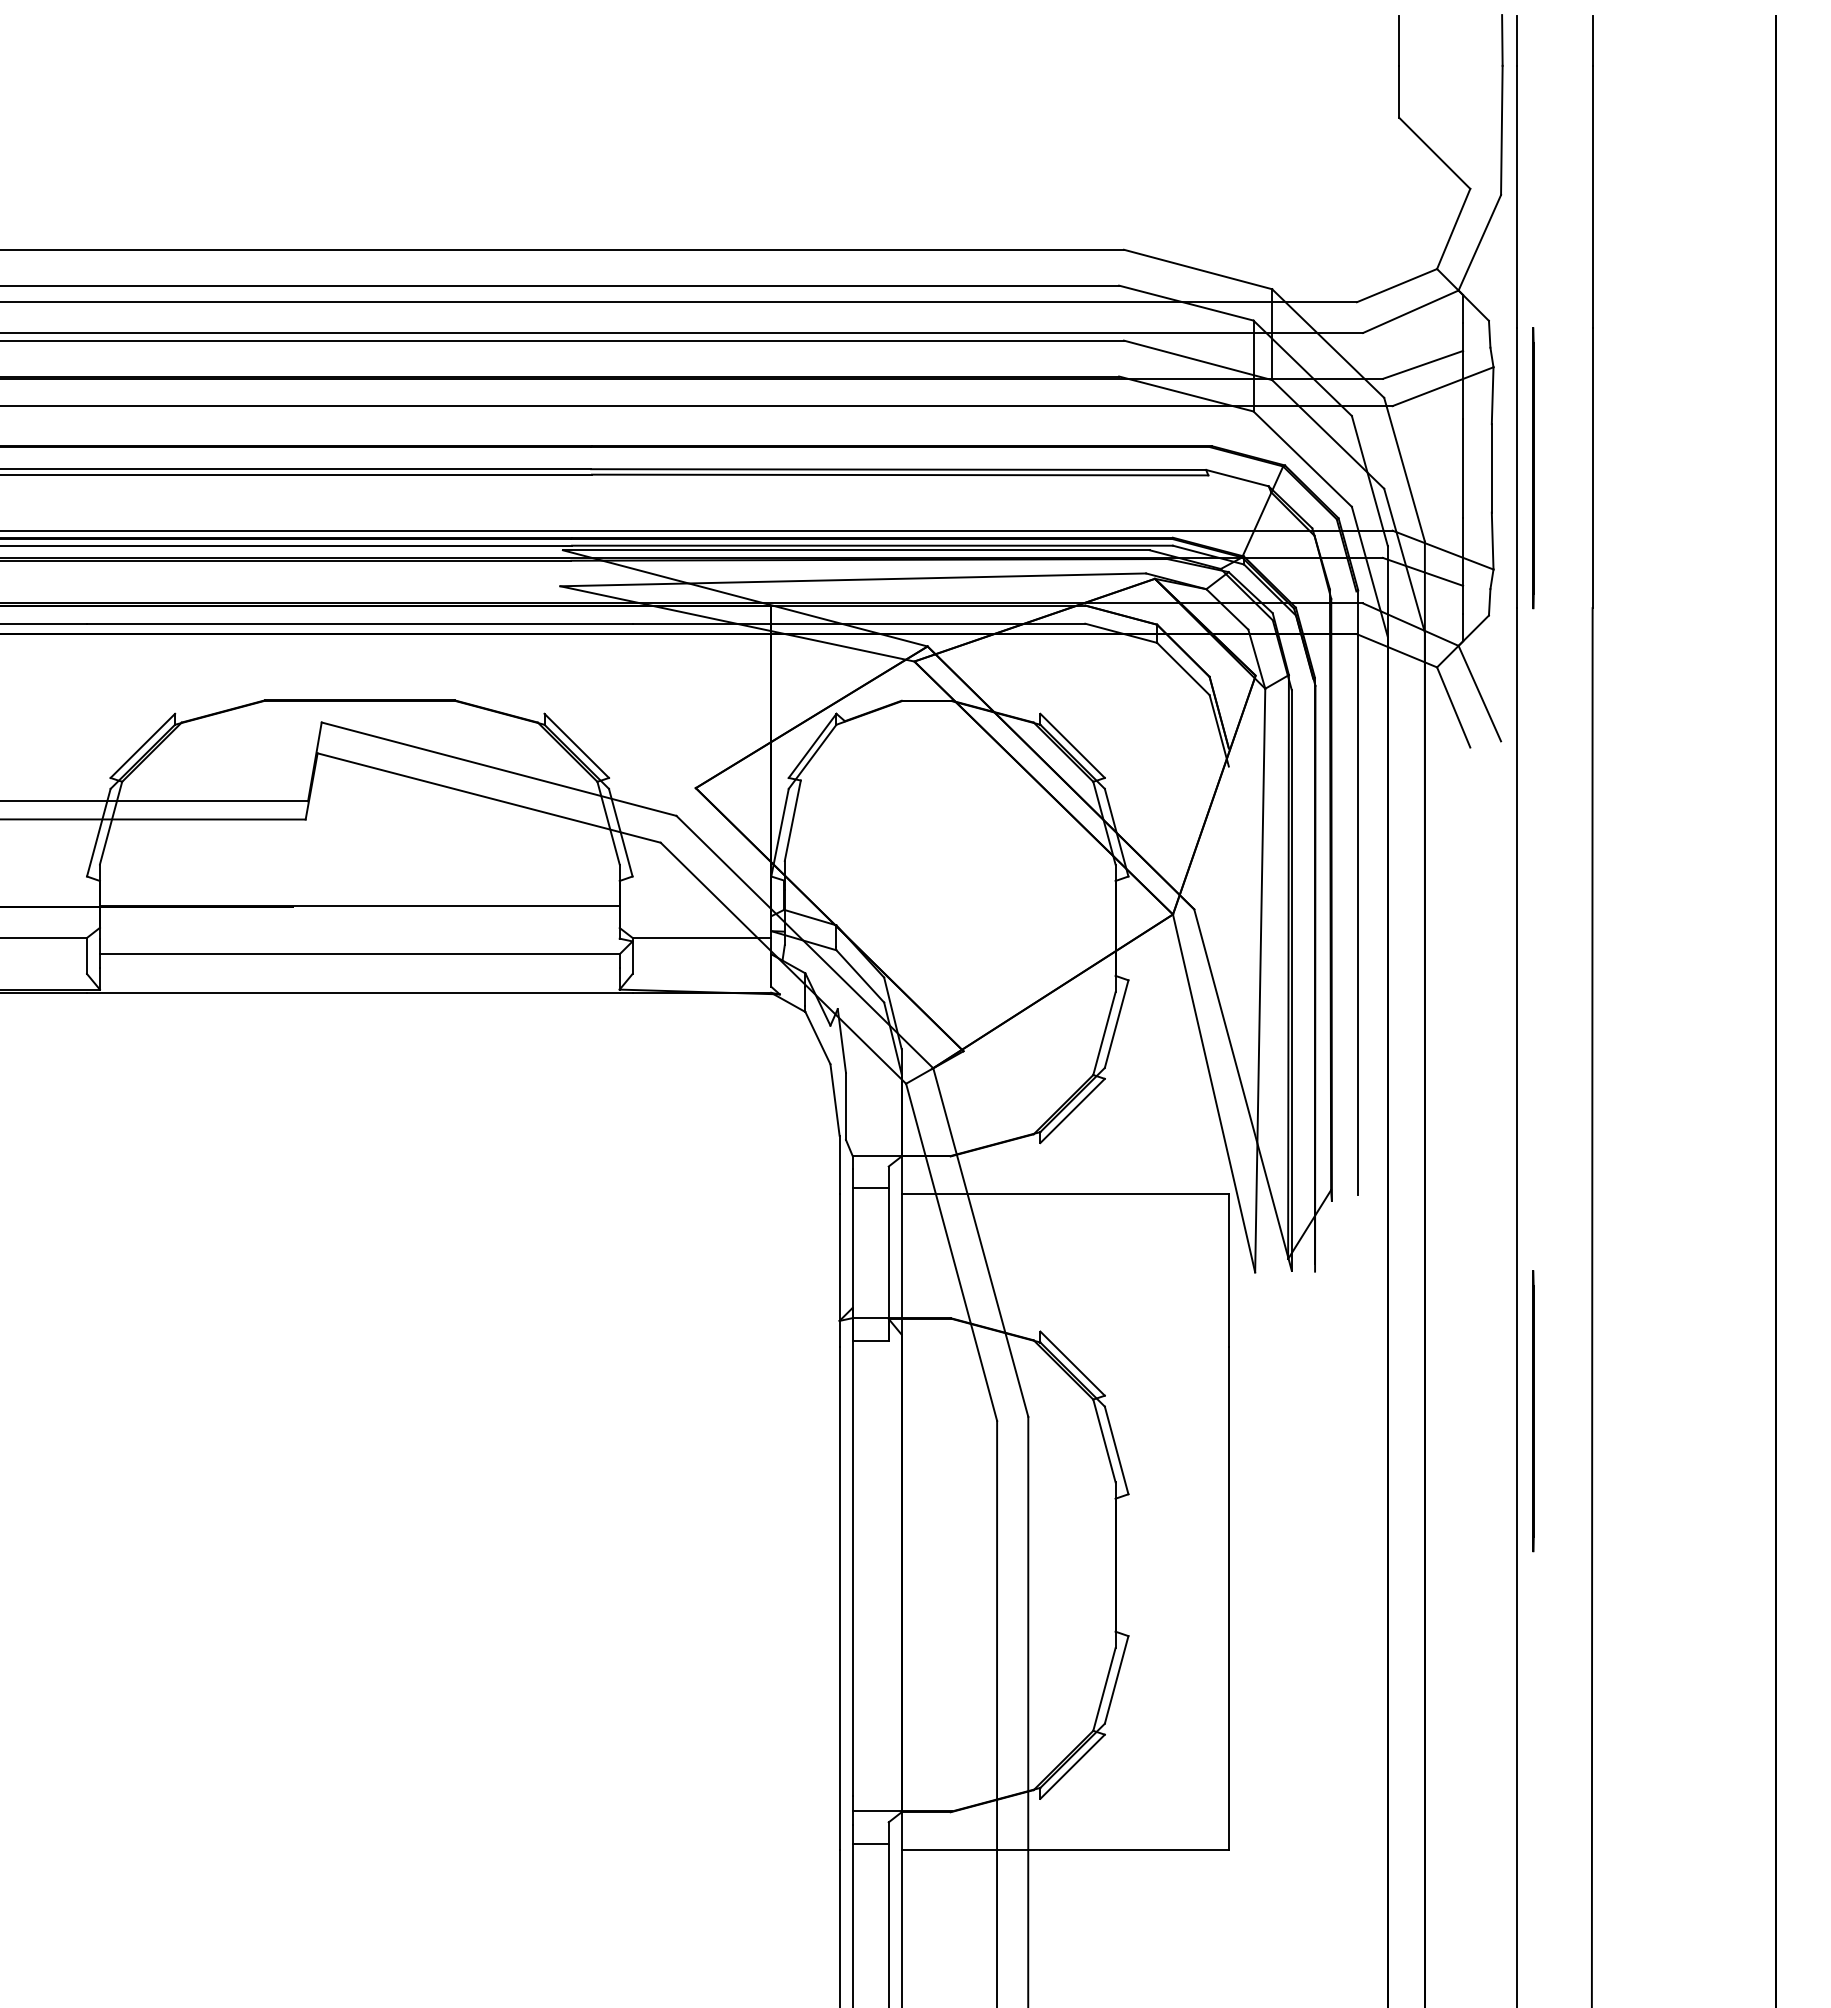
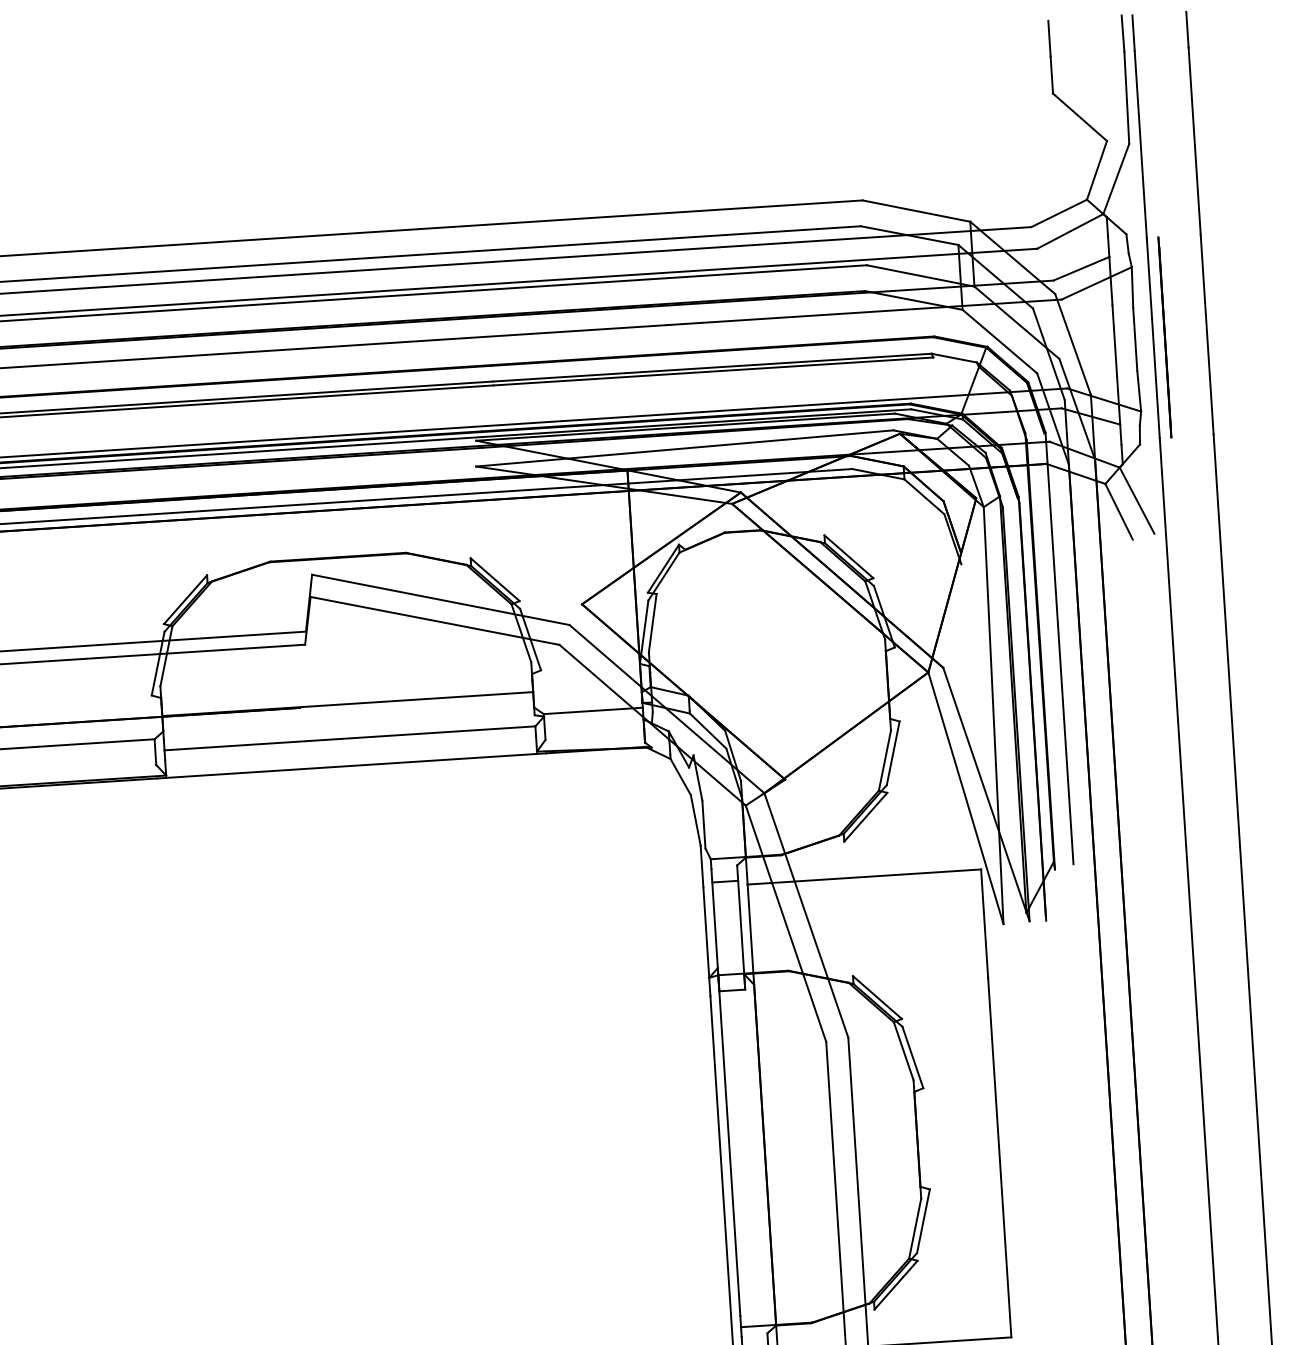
line: (1533, 1411) -> (1208, 1010), removed

